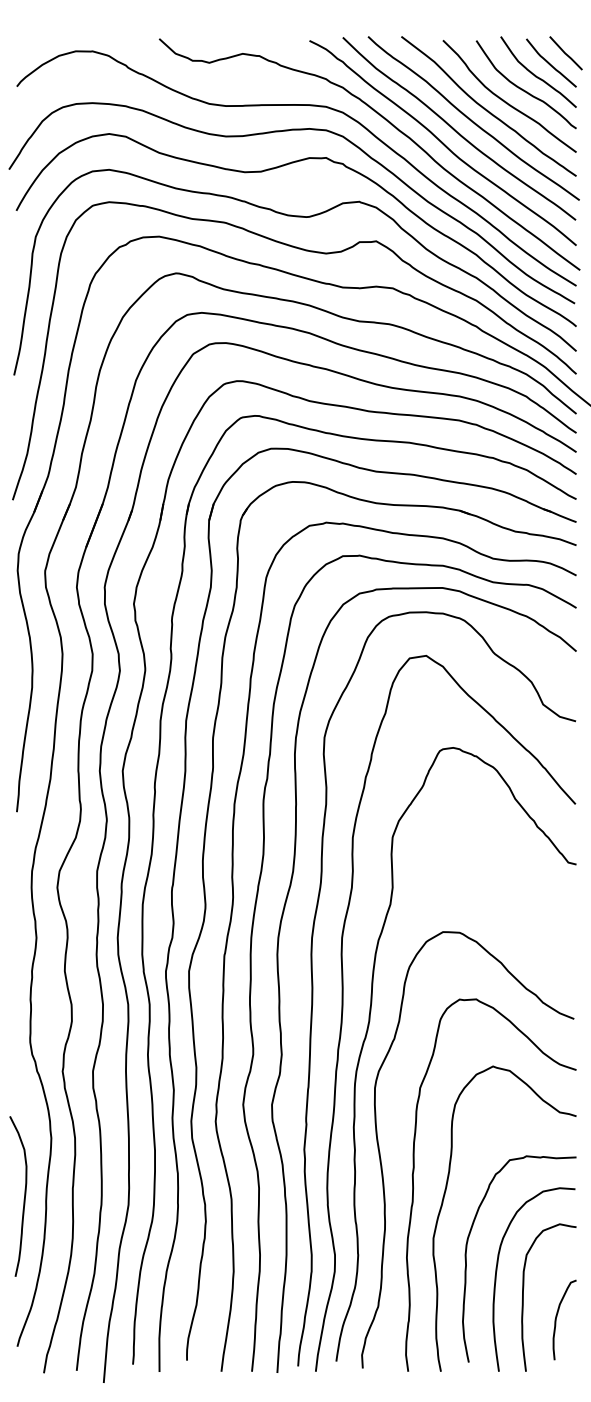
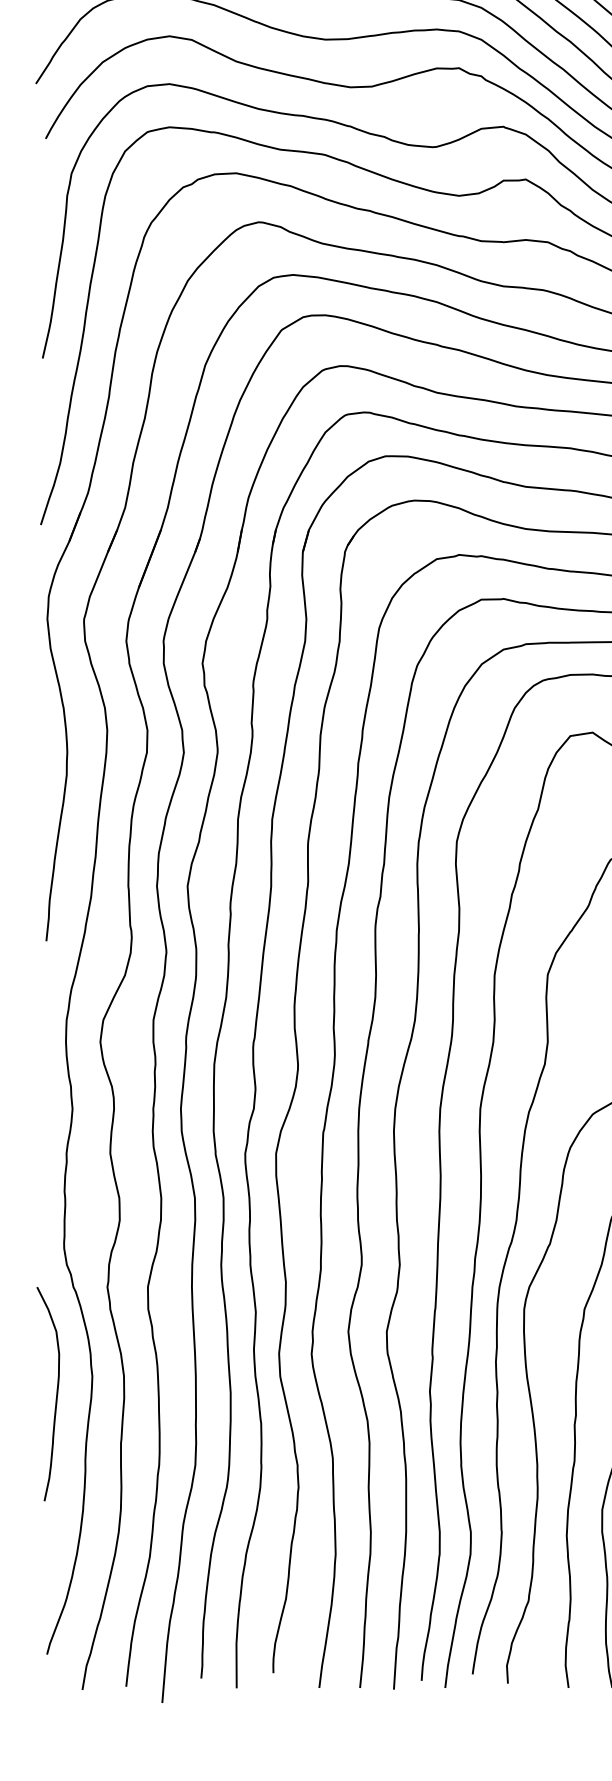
curve: (23, 1199) -> (55, 1398), moved

